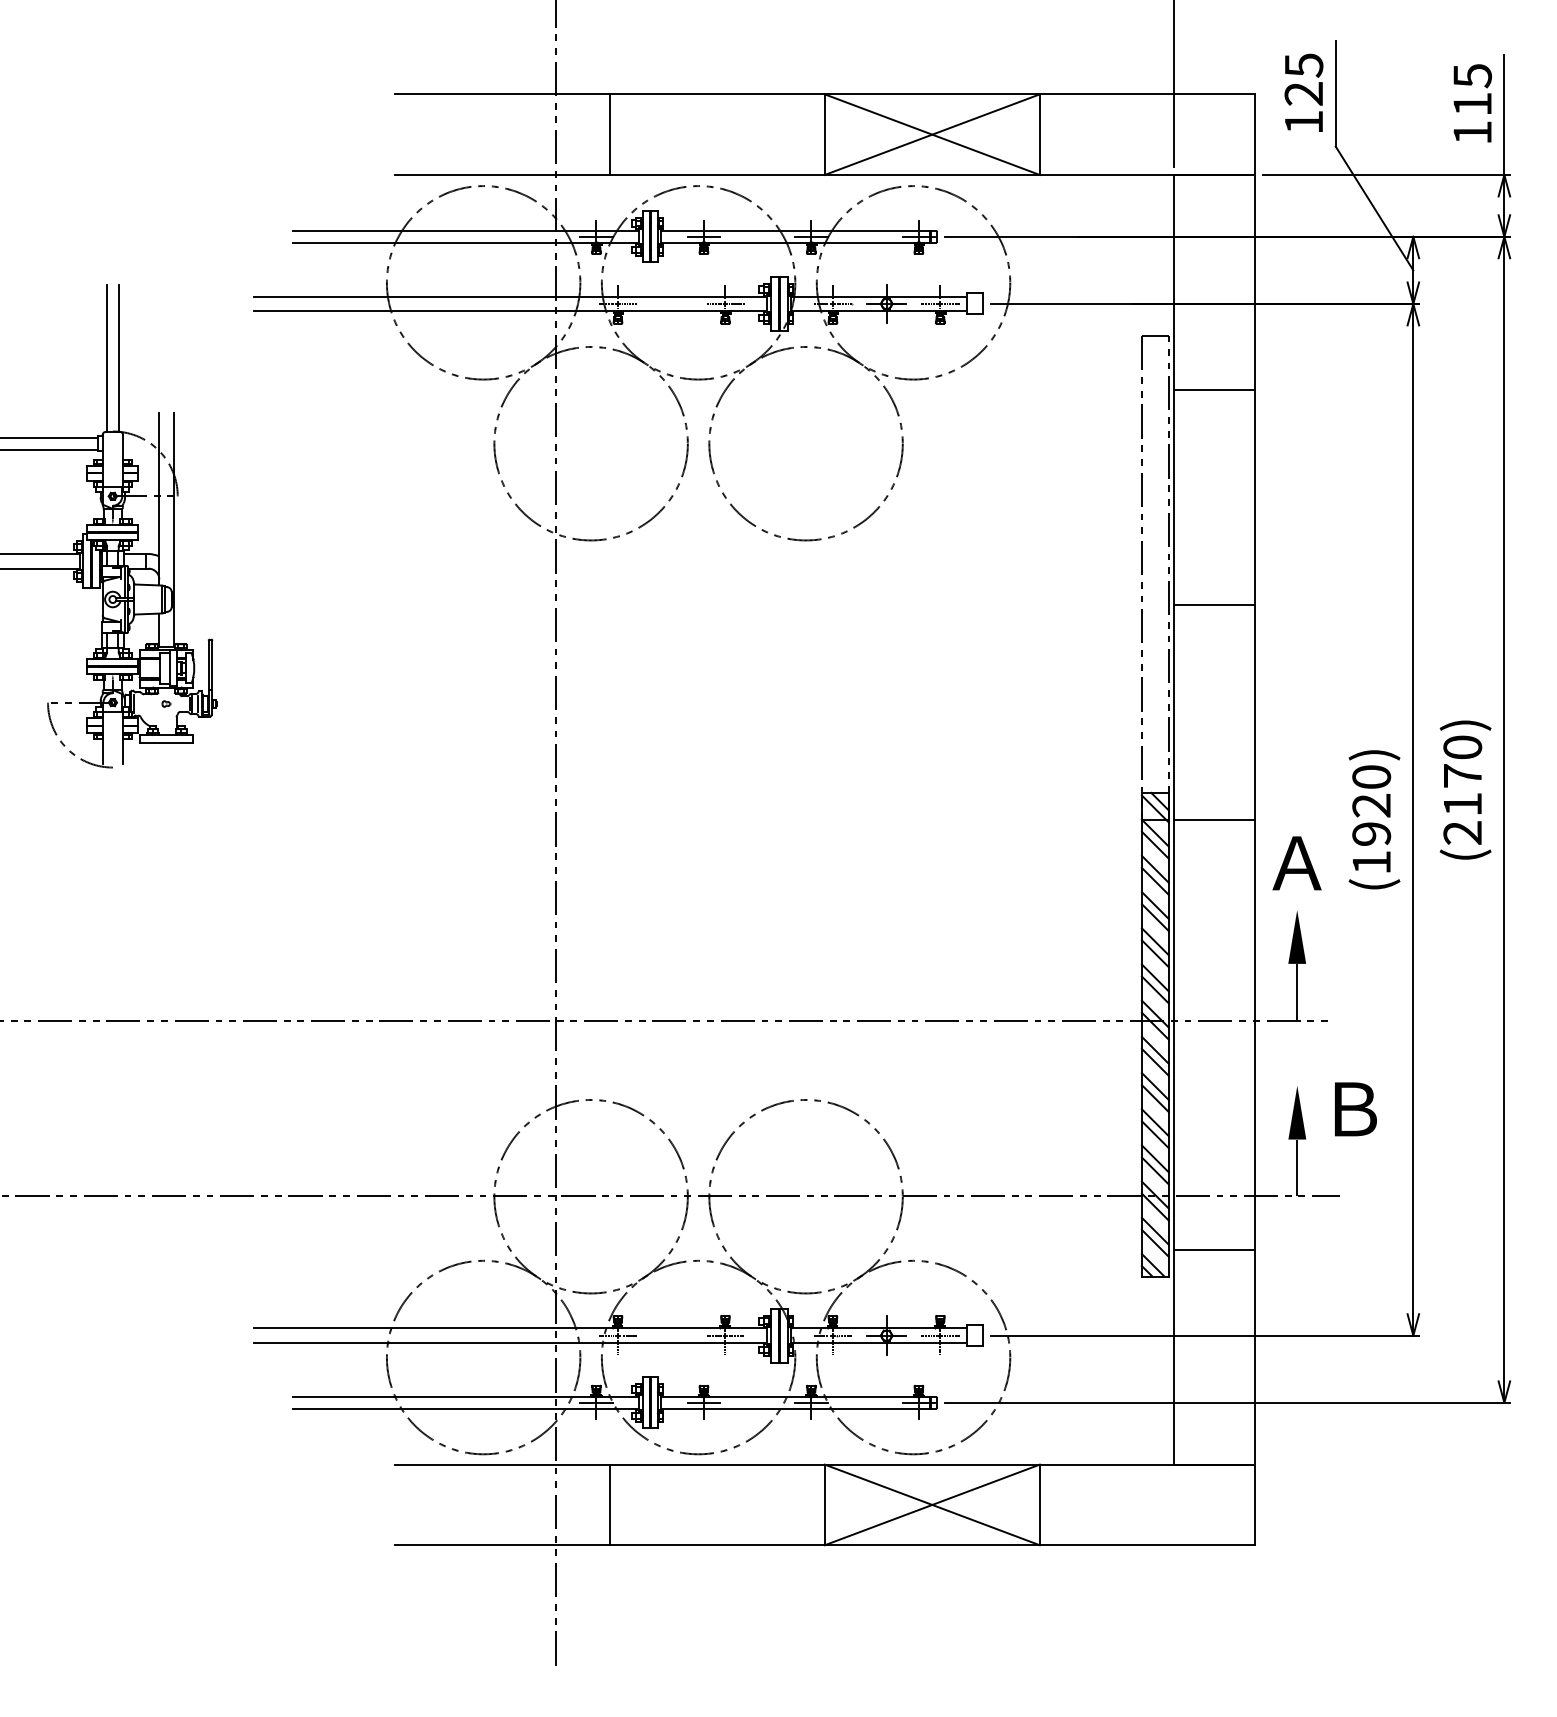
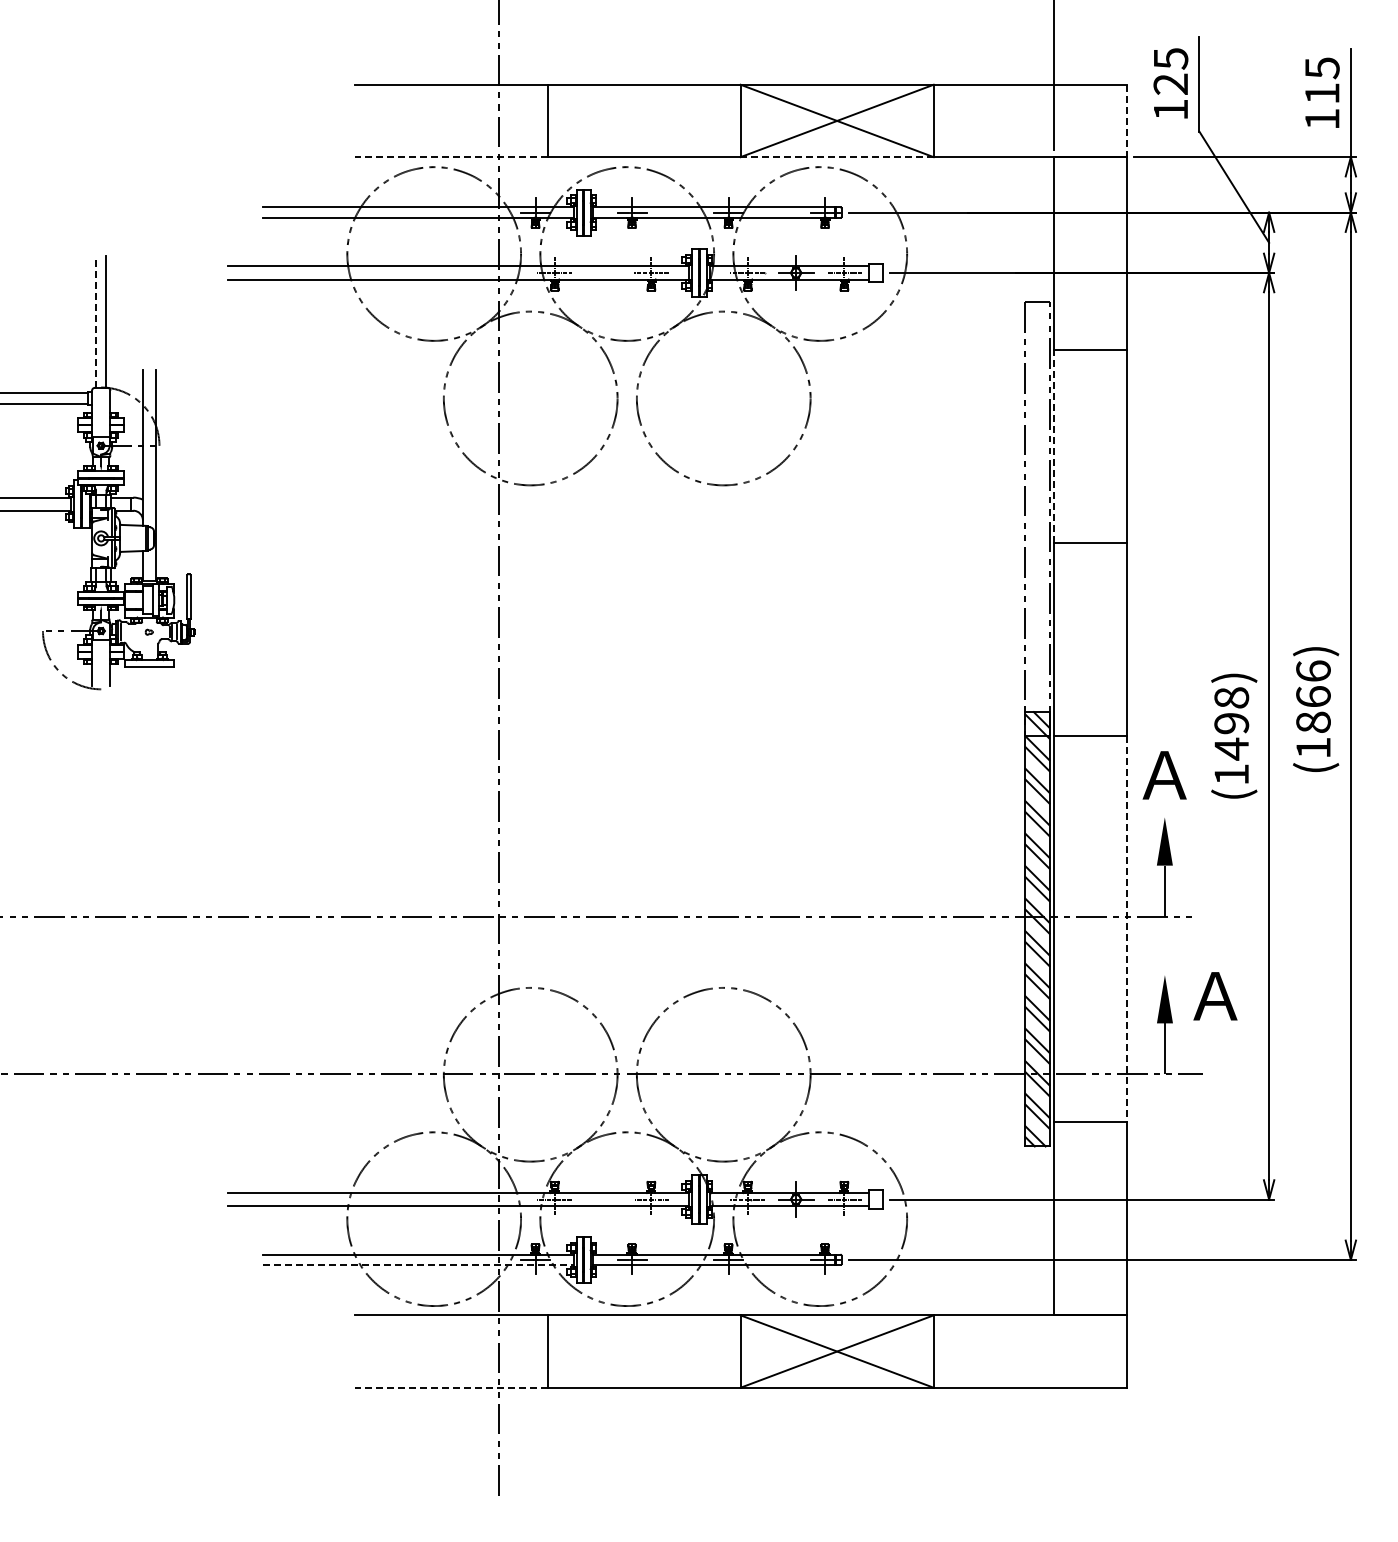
line: (1254, 135) -> (1126, 121), solid -> dashed
line: (502, 175) -> (451, 157), solid -> dashed
line: (932, 175) -> (837, 157), solid -> dashed
line: (106, 357) -> (95, 321), solid -> dashed
line: (1174, 497) -> (1054, 446), solid -> dashed
text: (1462, 790) -> (1313, 709), (2170) -> (1866)
text: (1371, 805) -> (1231, 723), (1920) -> (1498)
line: (1254, 1034) -> (1126, 929), solid -> dashed
text: (1353, 1109) -> (1215, 996), Ｂ -> Ａ
line: (466, 1409) -> (418, 1265), solid -> dashed
line: (502, 1544) -> (451, 1387), solid -> dashed

